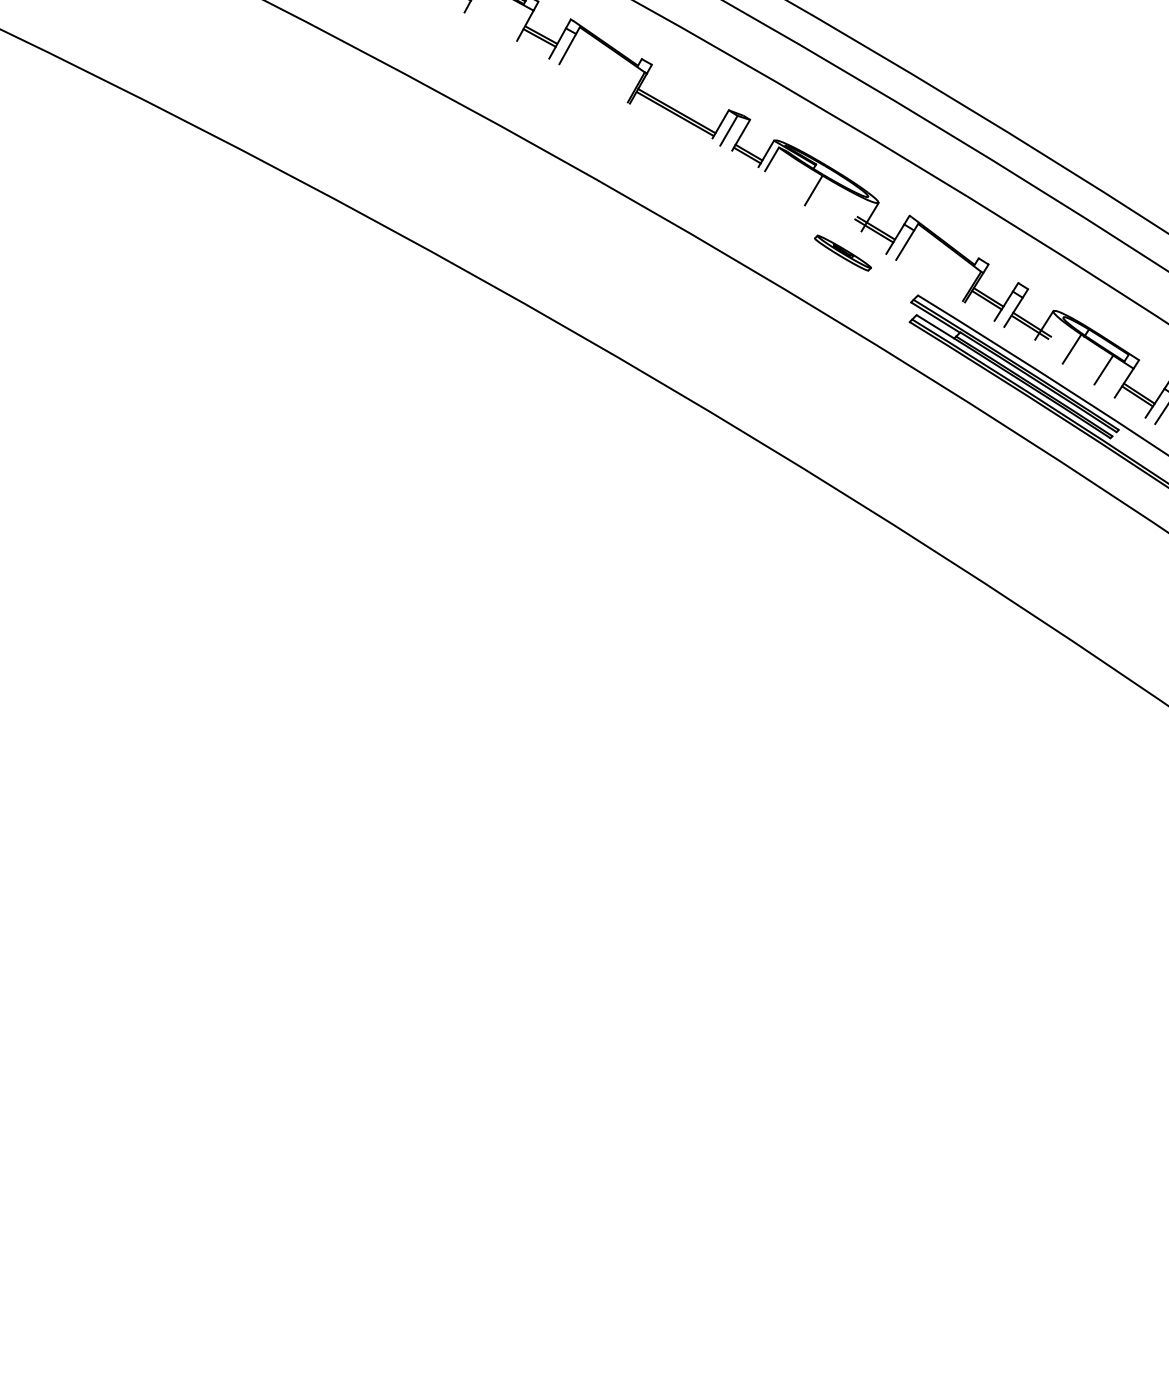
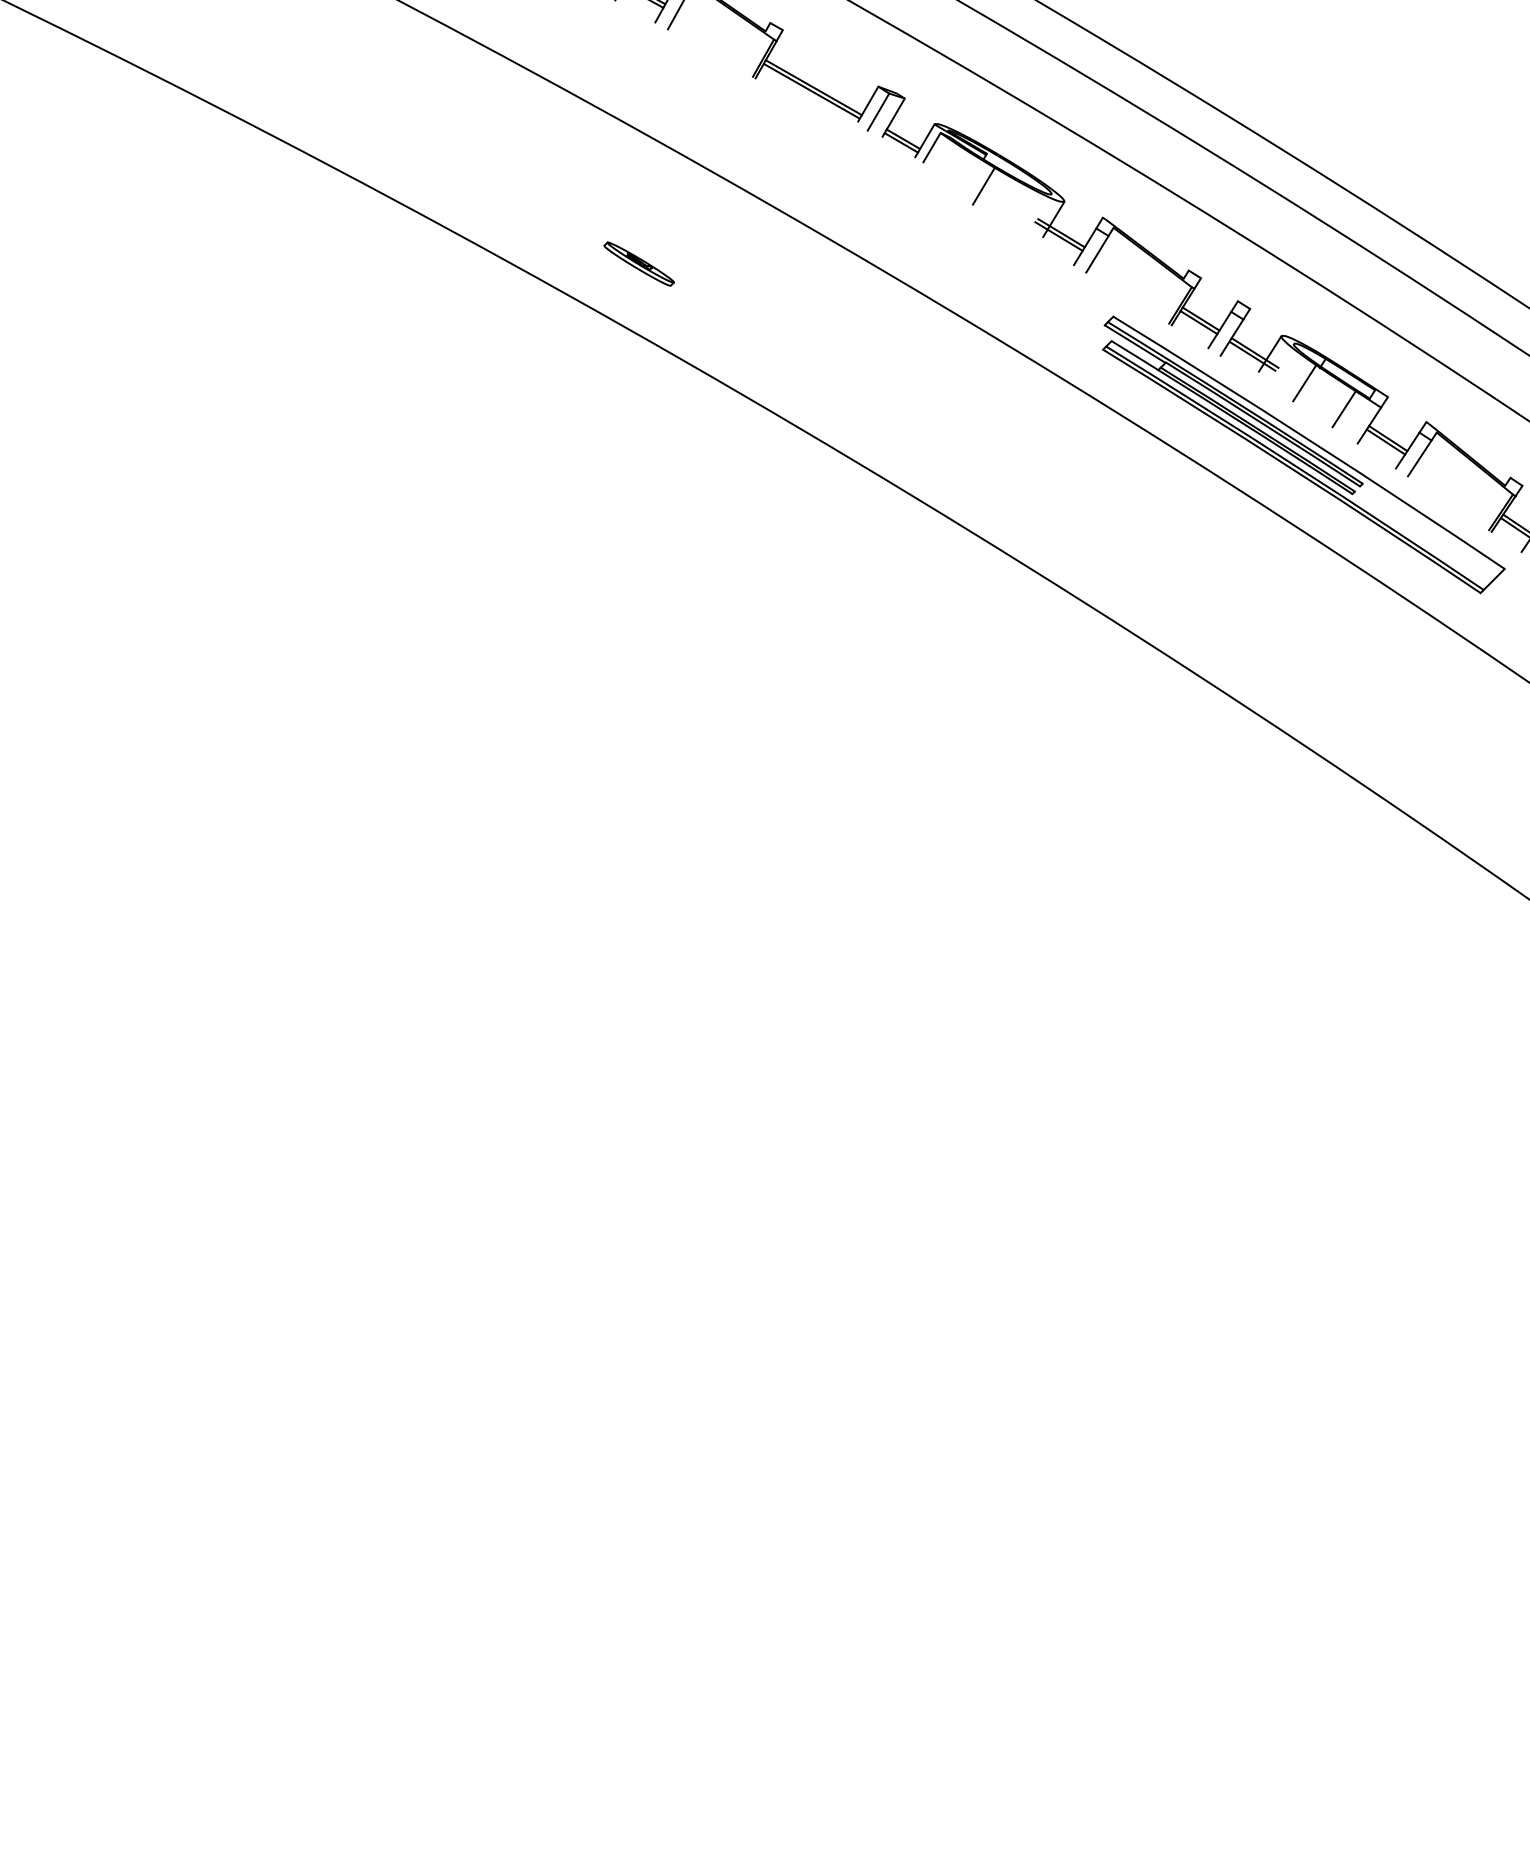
part: (842, 252) -> (638, 263), moved

